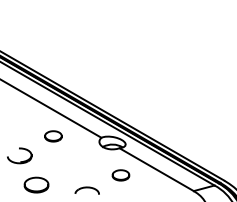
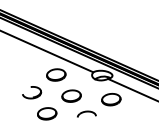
part: (53, 136) -> (56, 75), size x1.43
part: (70, 165) -> (71, 96), added
part: (120, 175) -> (110, 99), size x1.43

